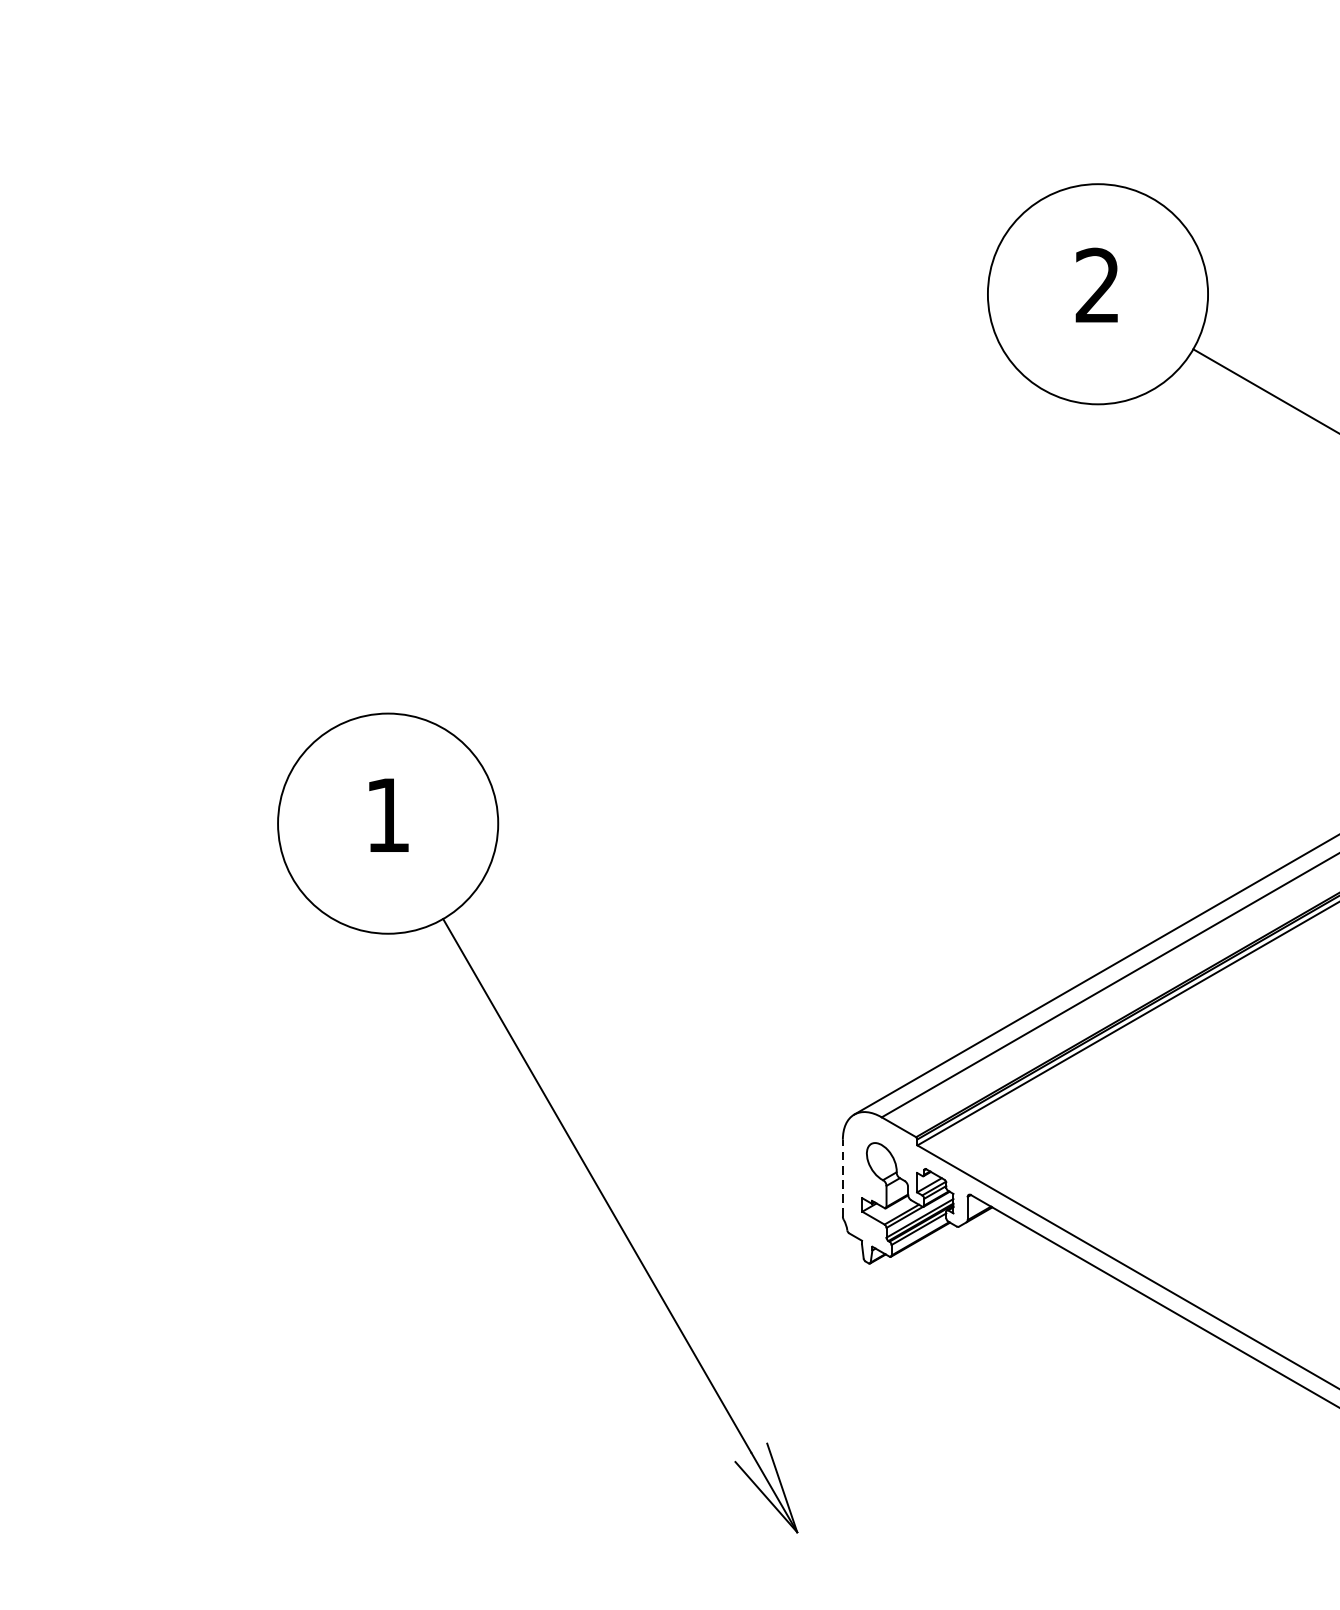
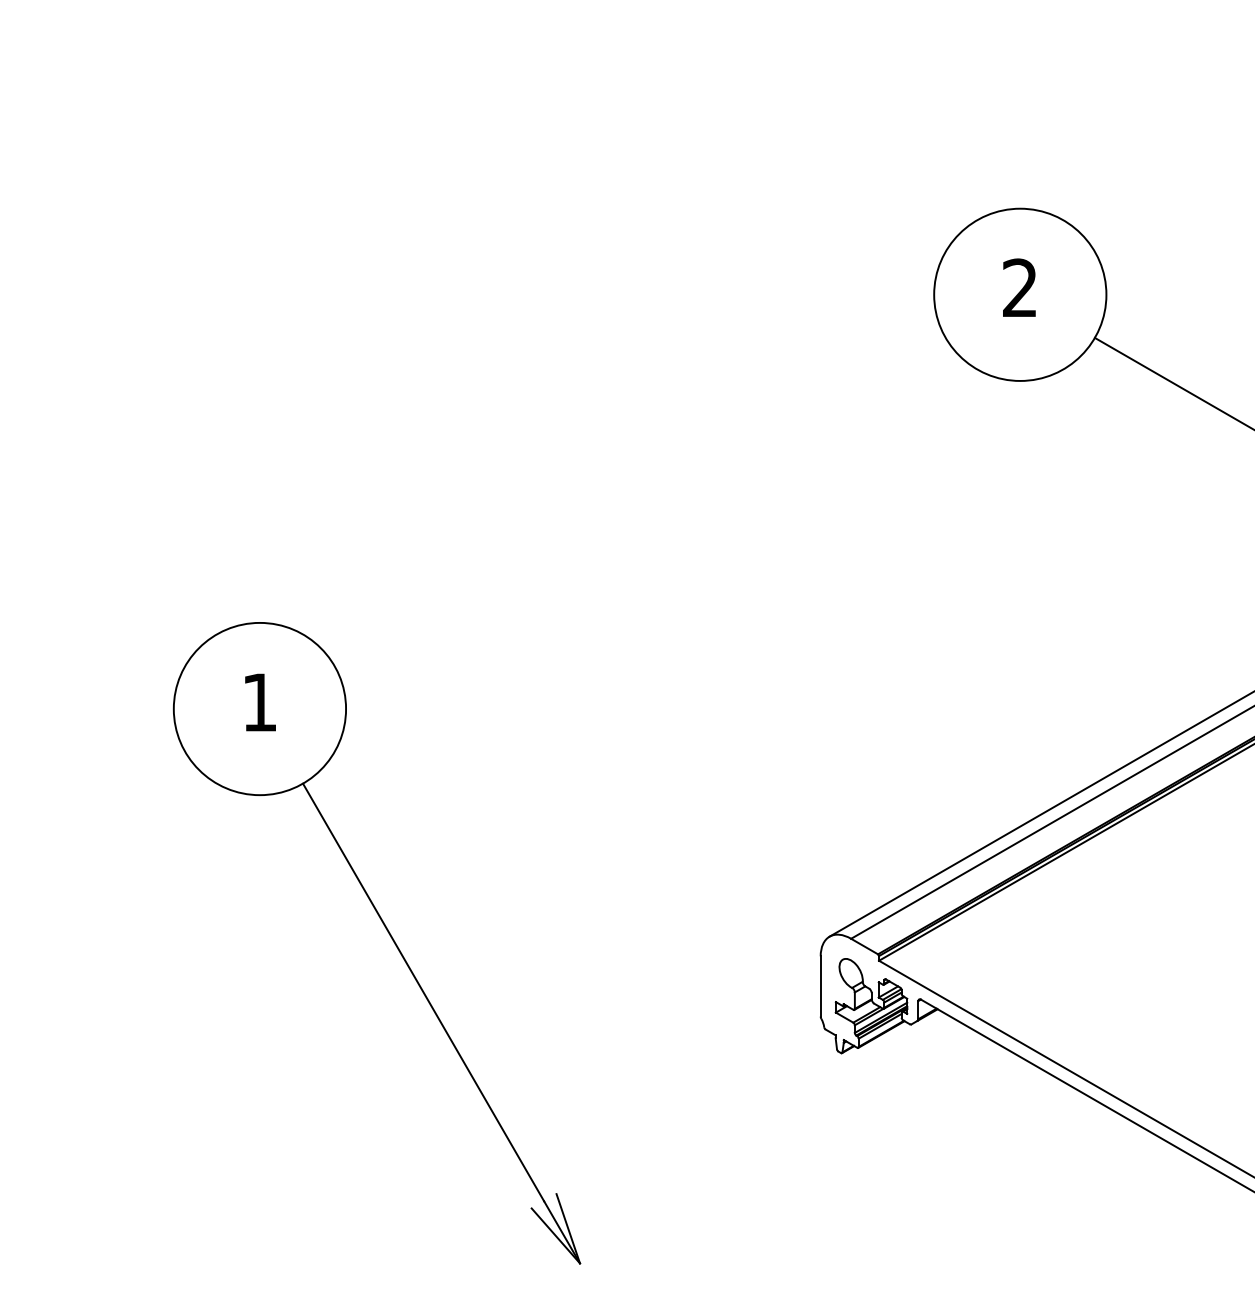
part: (555, 1115) -> (390, 937), moved
line: (842, 1177) -> (820, 985), dashed -> solid

